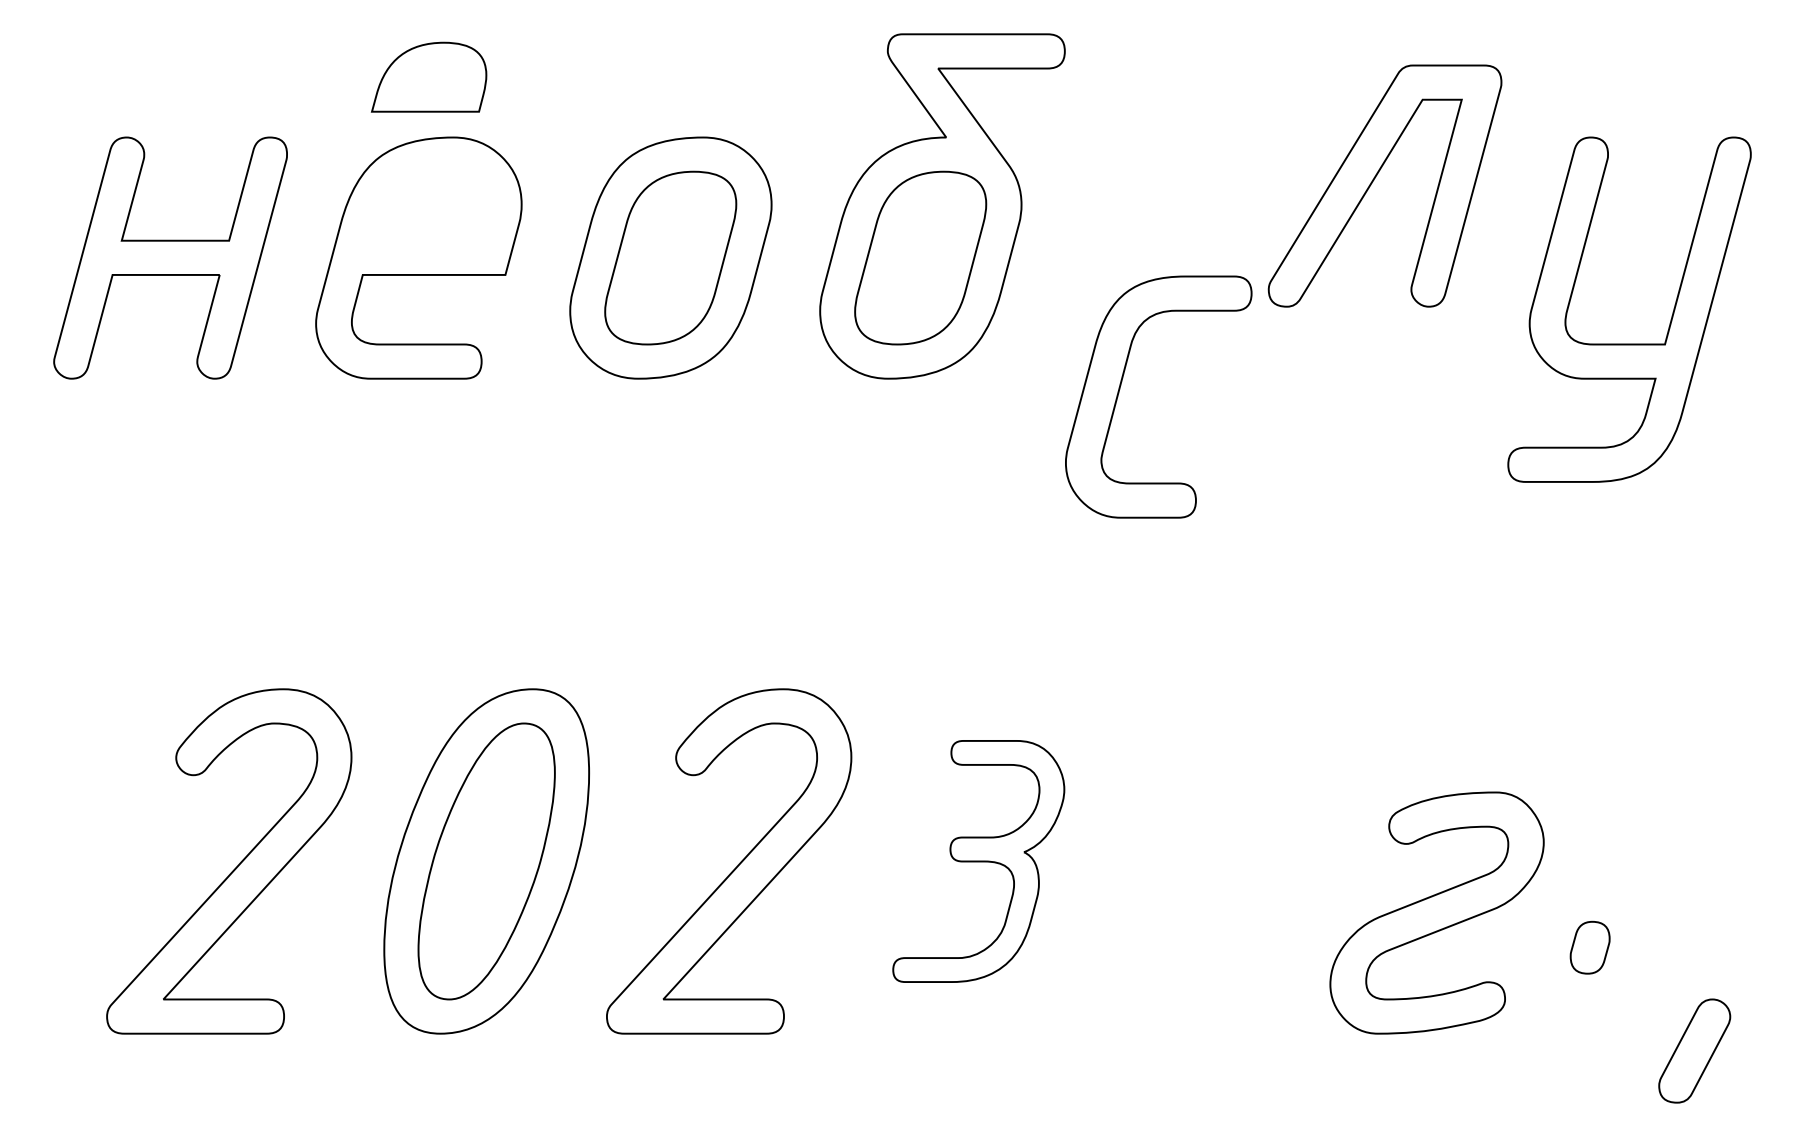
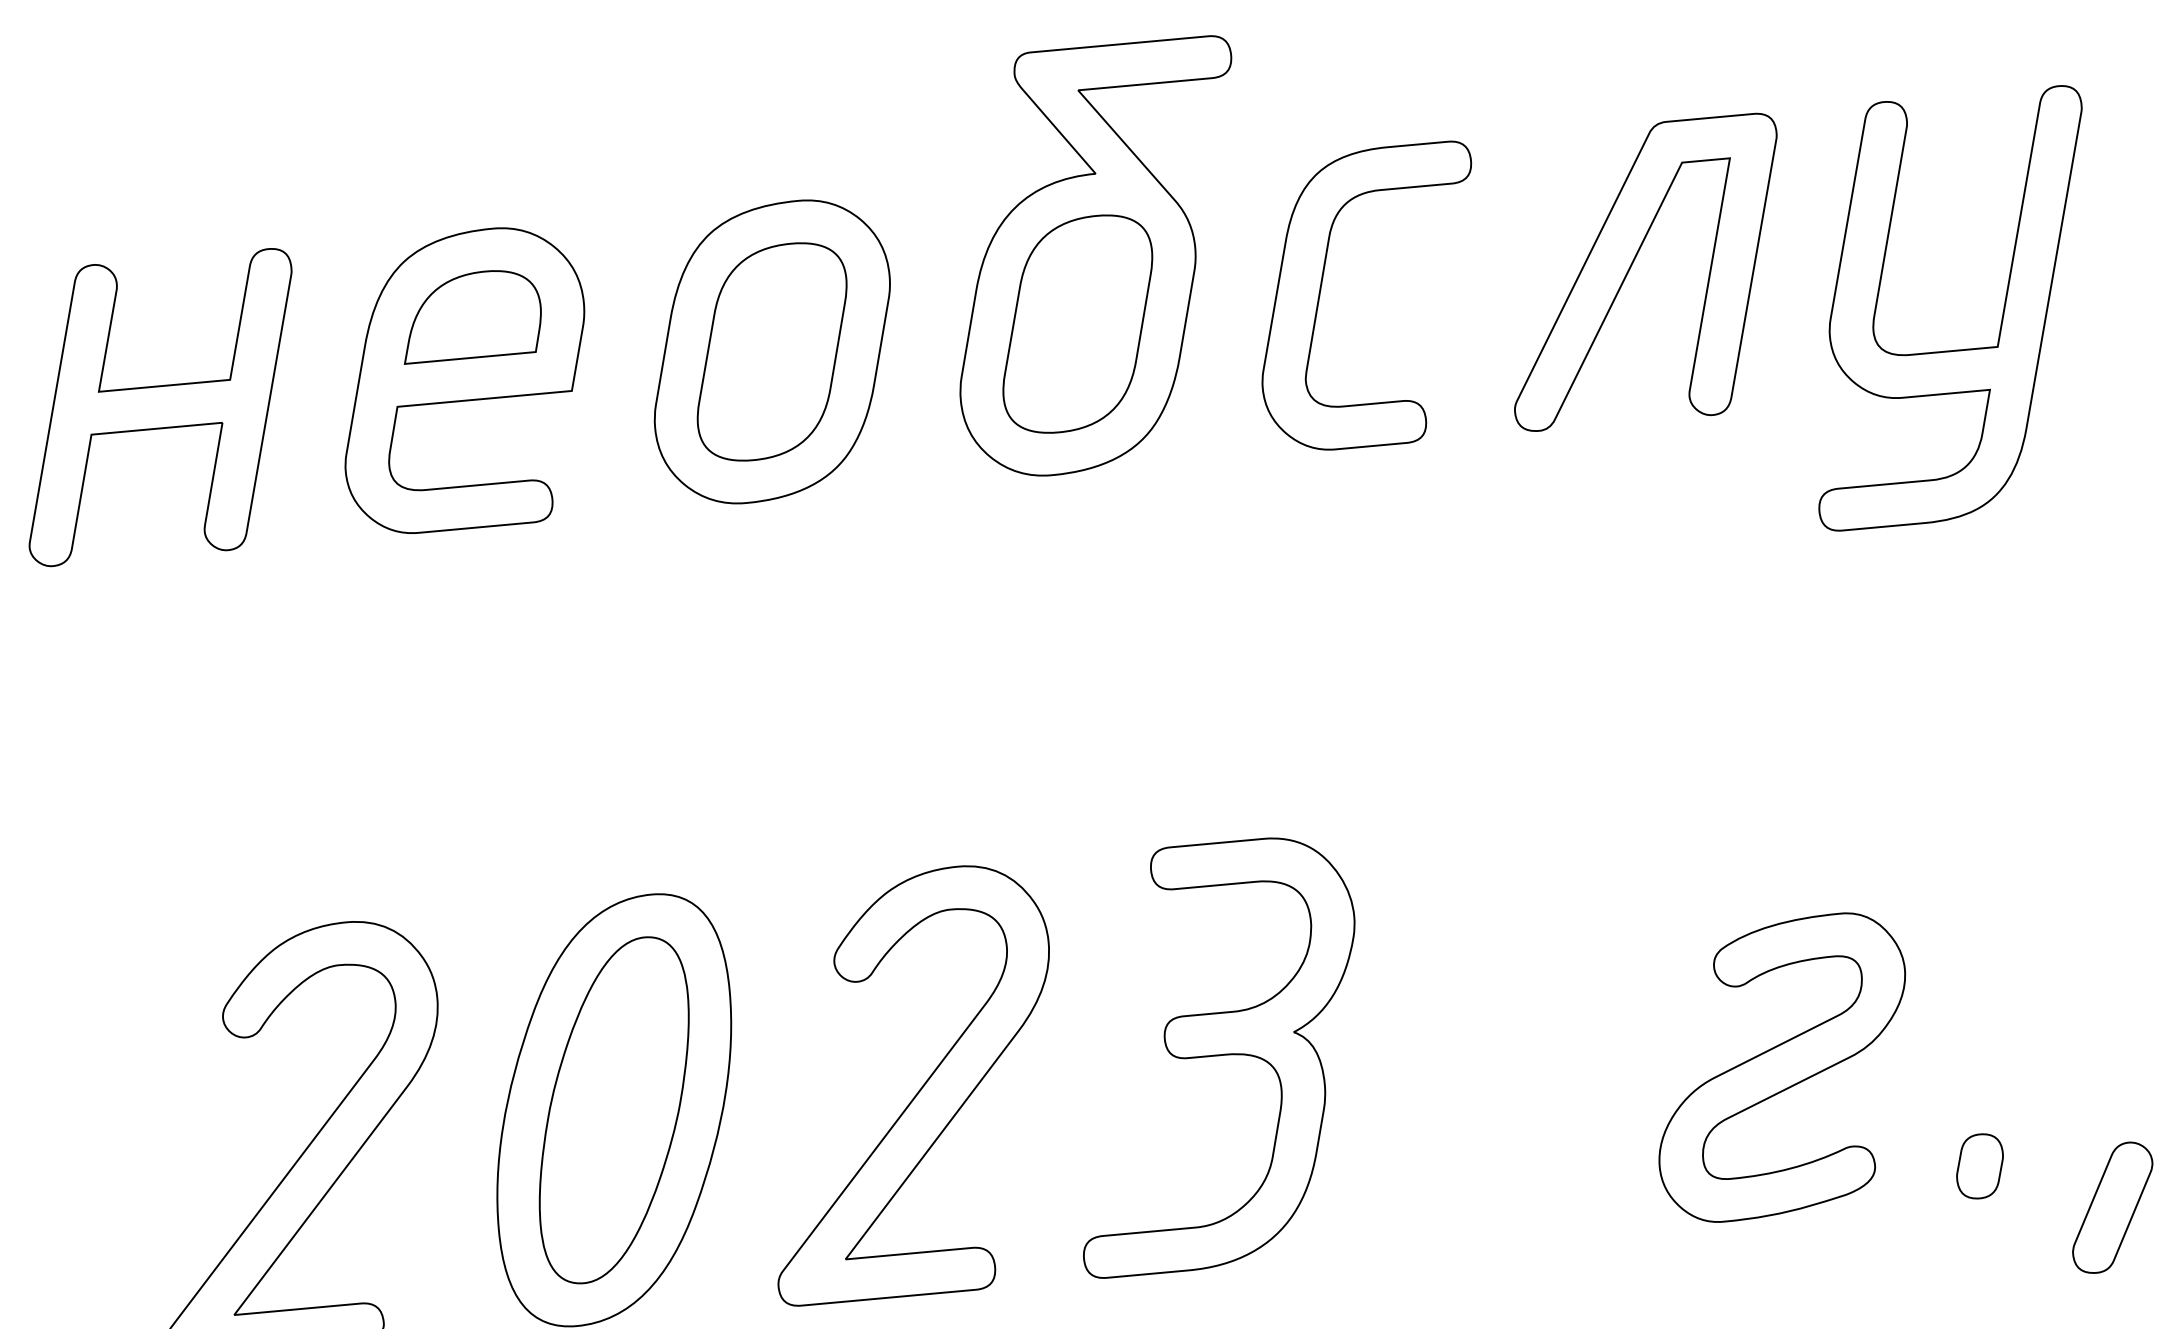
part: (429, 76) -> (471, 314), moved
part: (1374, 180) -> (1632, 266), moved
part: (1121, 385) -> (1322, 287), moved
part: (978, 861) -> (1215, 1055), size x1.43
part: (1589, 947) -> (1979, 1166), moved

